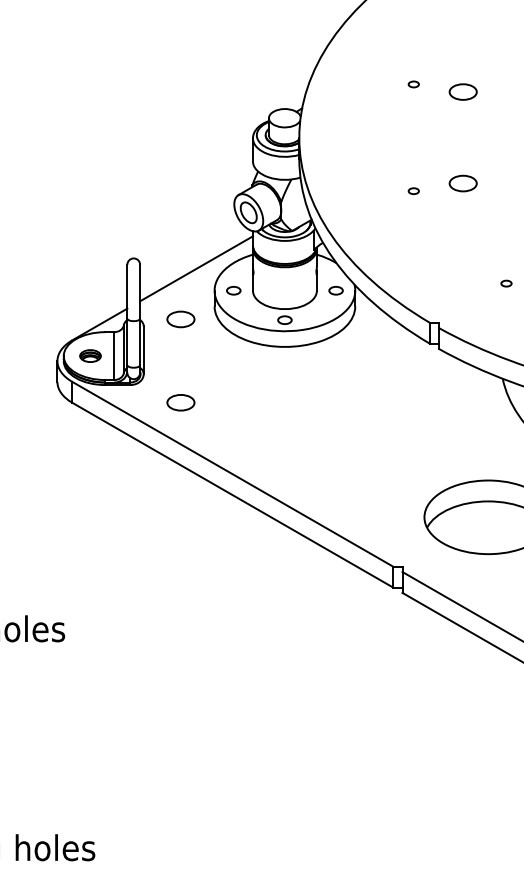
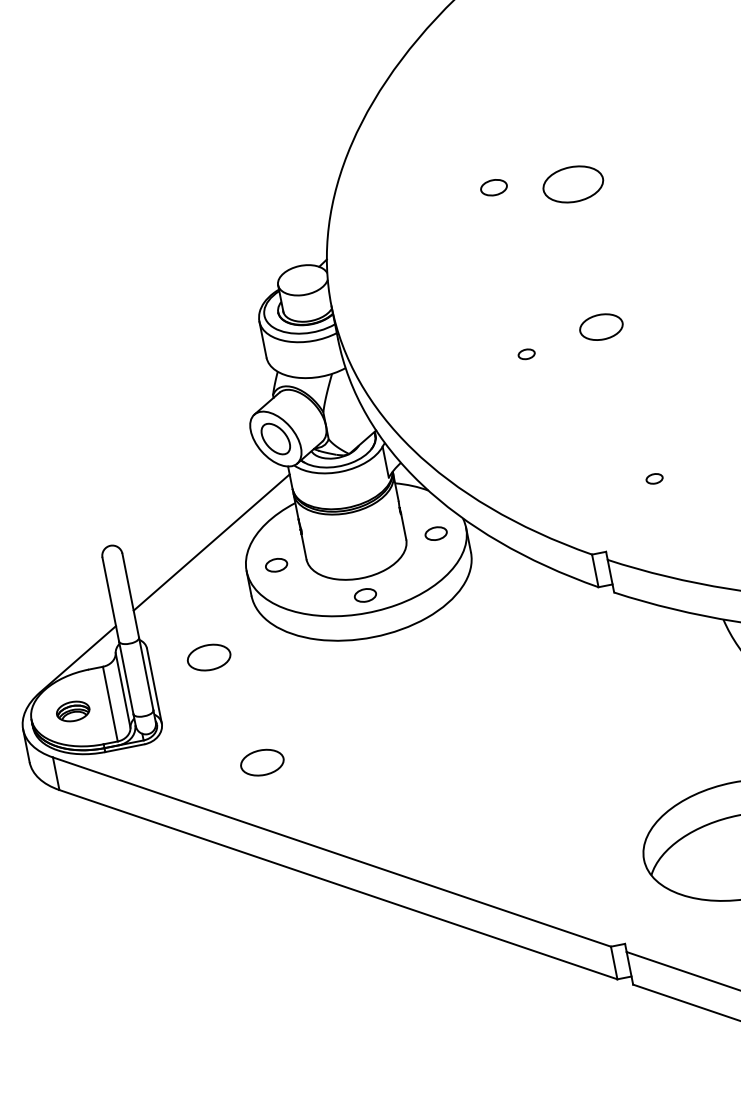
part: (413, 84) -> (493, 187), size x1.6
part: (462, 91) -> (571, 183), size x1.4
part: (506, 283) -> (654, 478), moved
part: (180, 319) -> (208, 657), moved
part: (180, 402) -> (261, 762), moved

